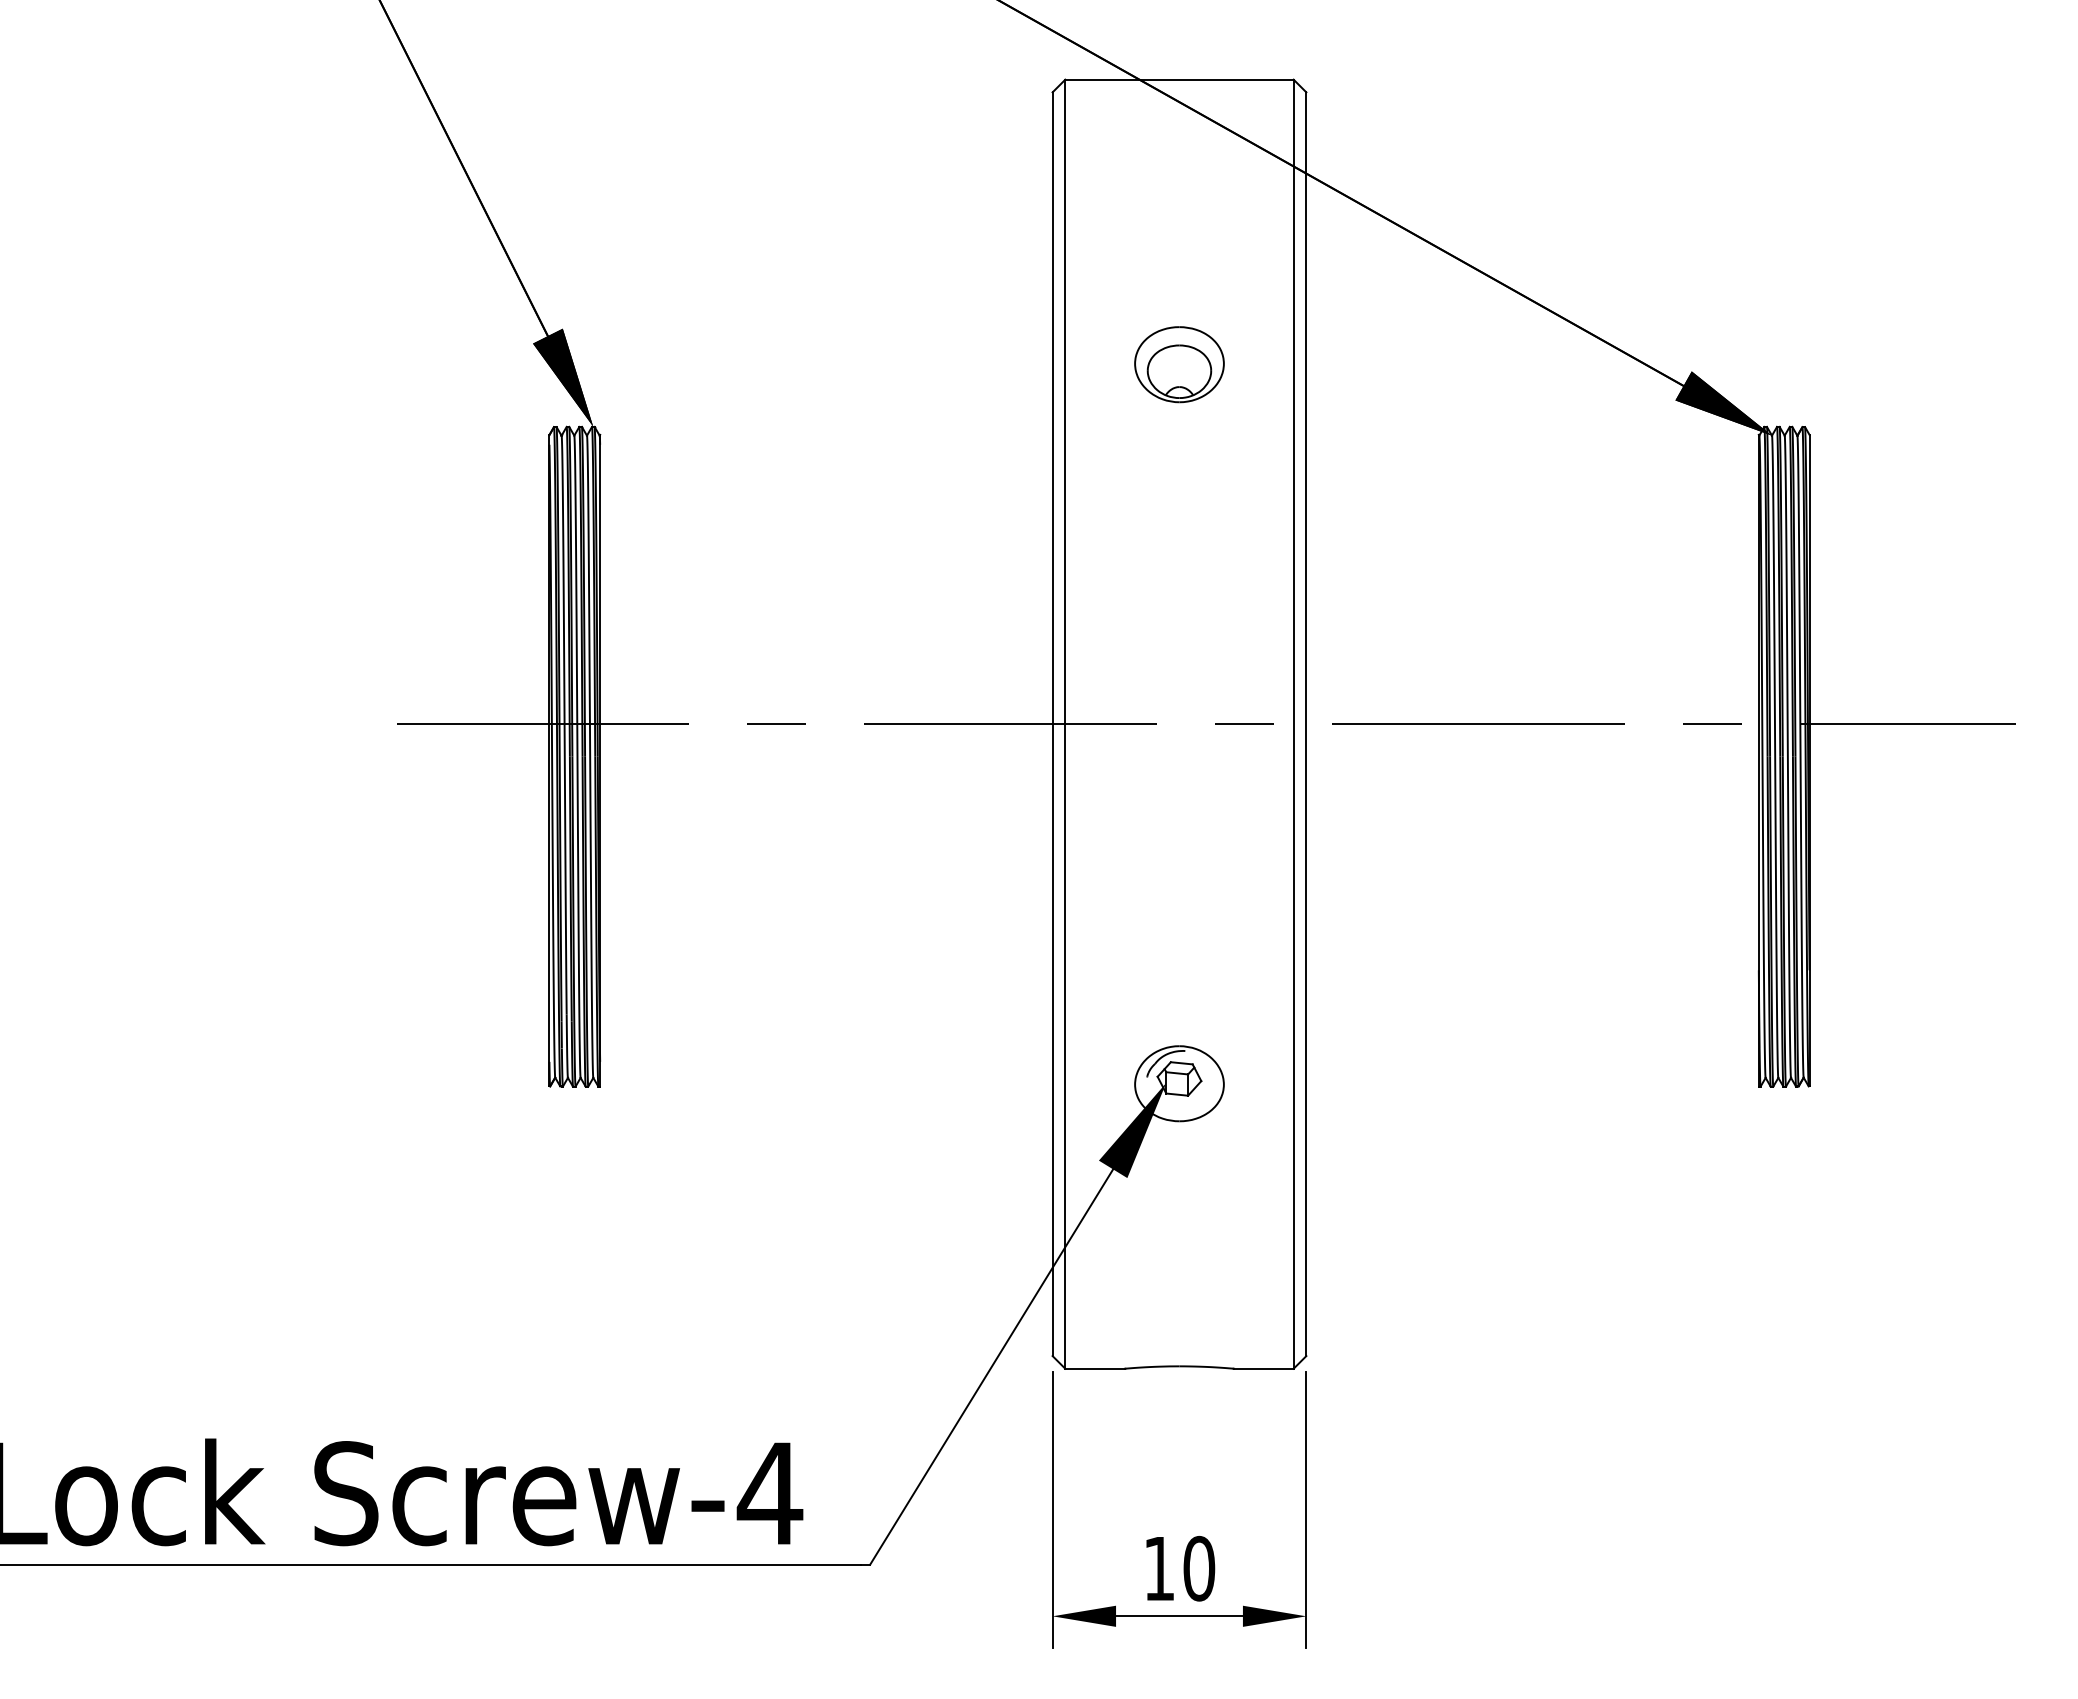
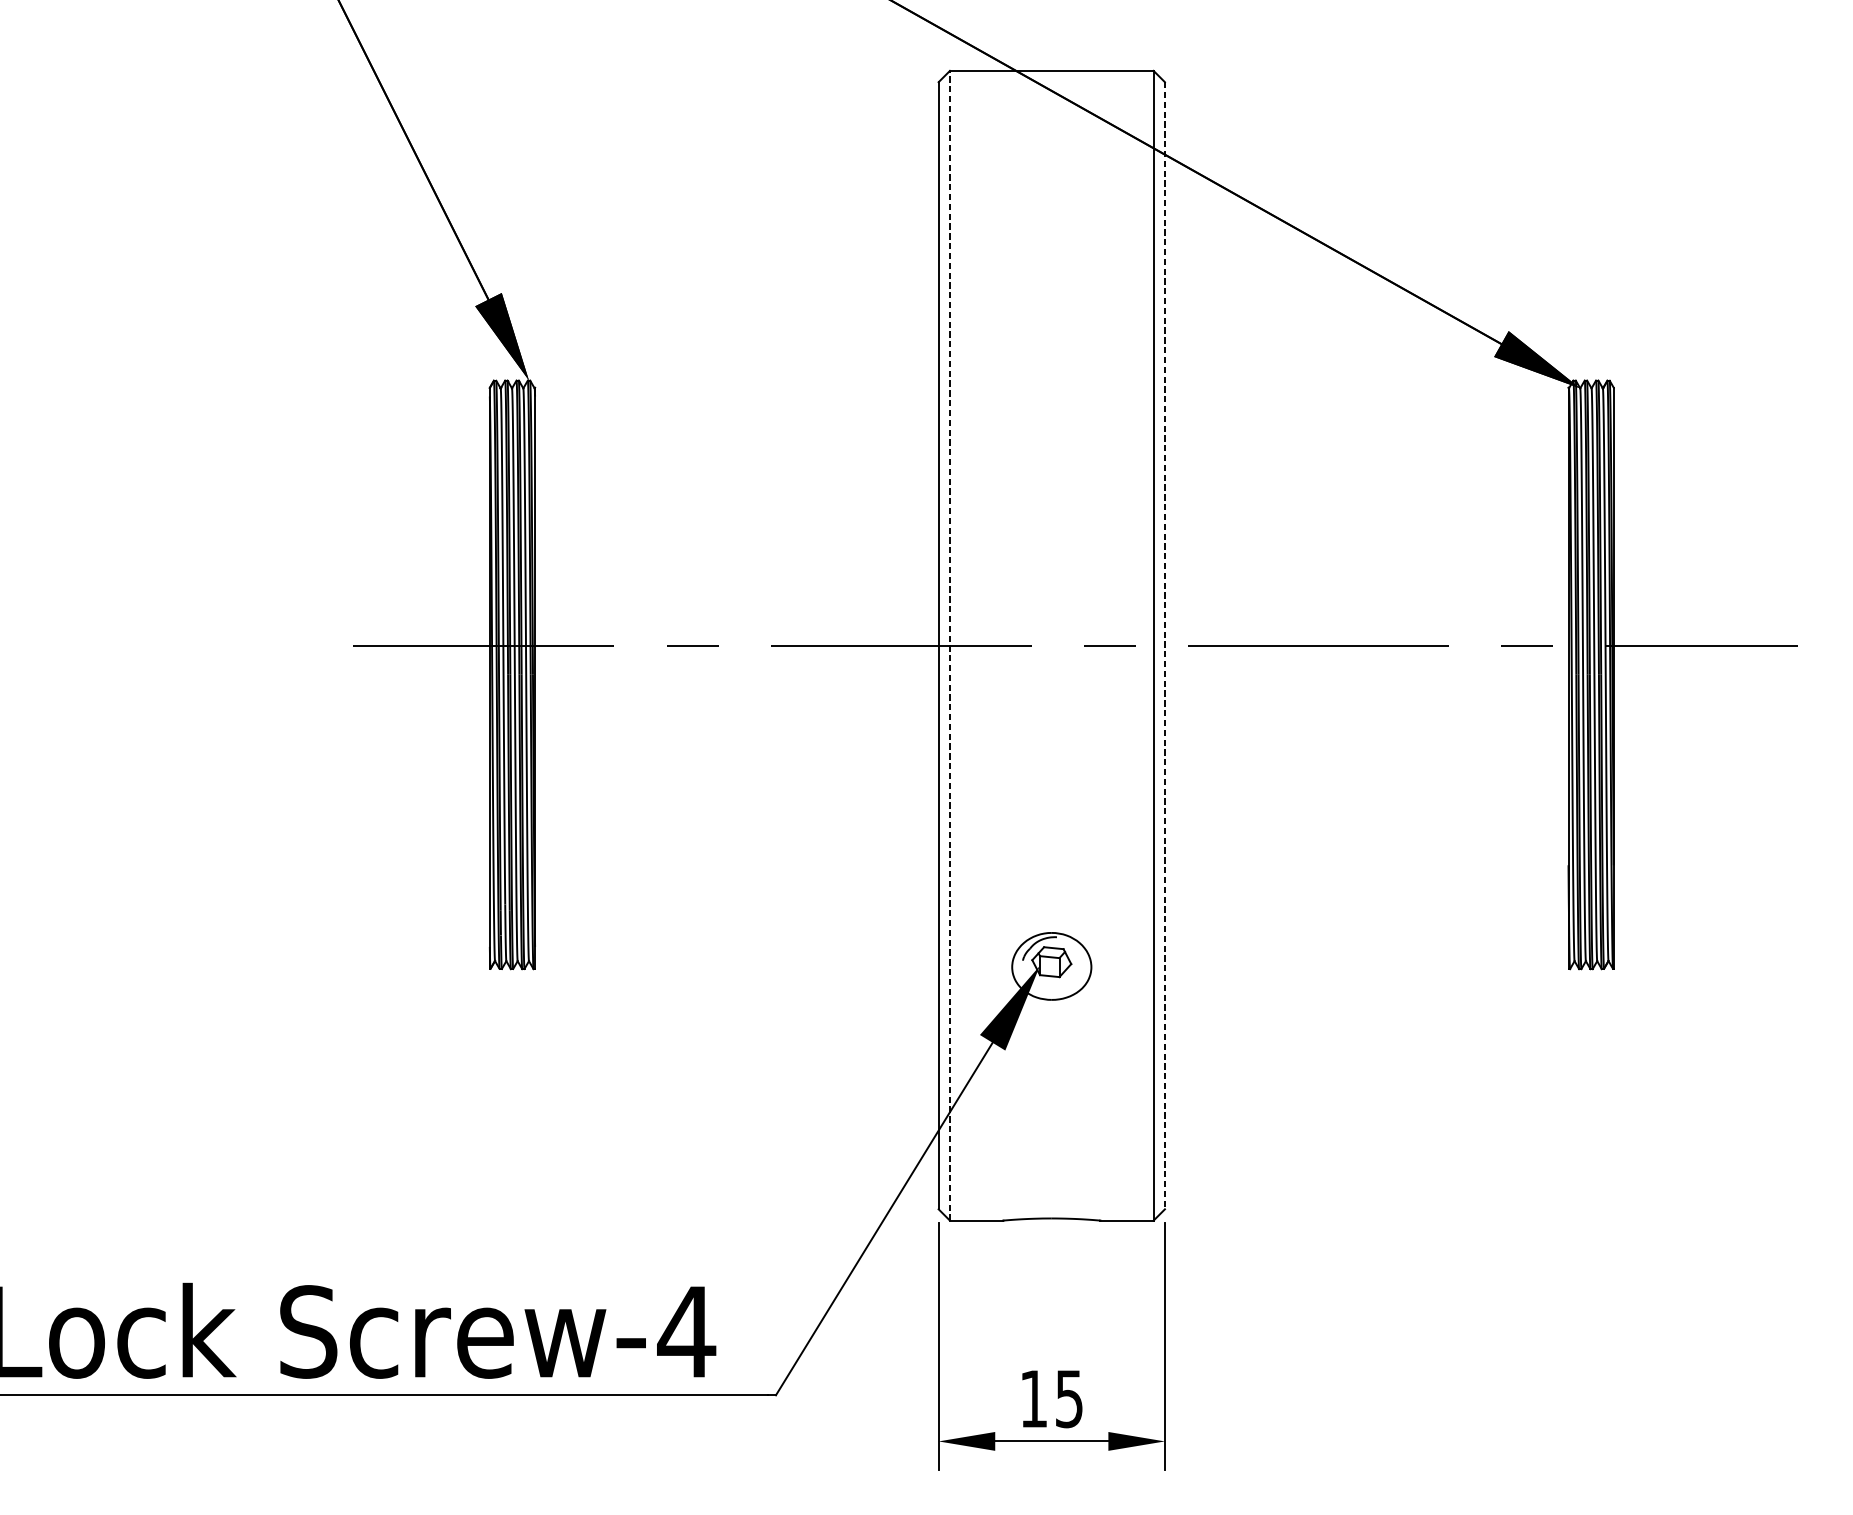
part: (1179, 364) -> (1051, 324), removed
line: (1065, 724) -> (950, 646), solid -> dashed
line: (1306, 724) -> (1165, 646), solid -> dashed
text: (1199, 1568) -> (1069, 1398), 10 -> 15

